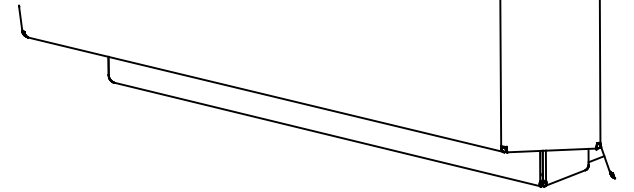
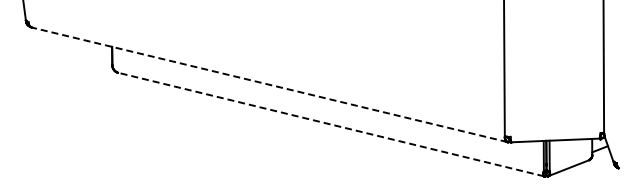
line: (266, 94) -> (270, 84), solid -> dashed
line: (326, 134) -> (330, 124), solid -> dashed

